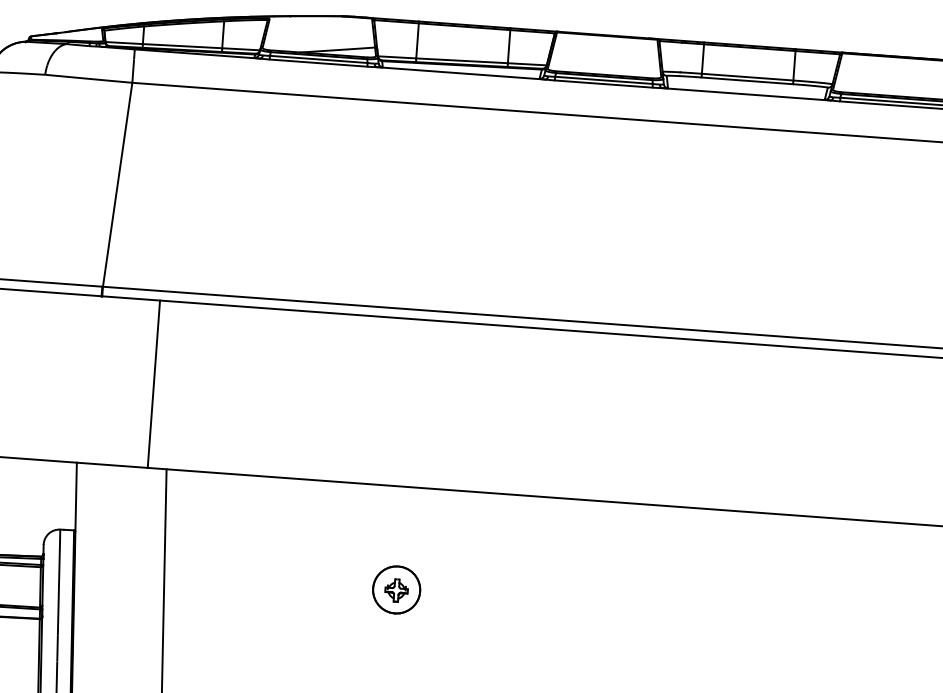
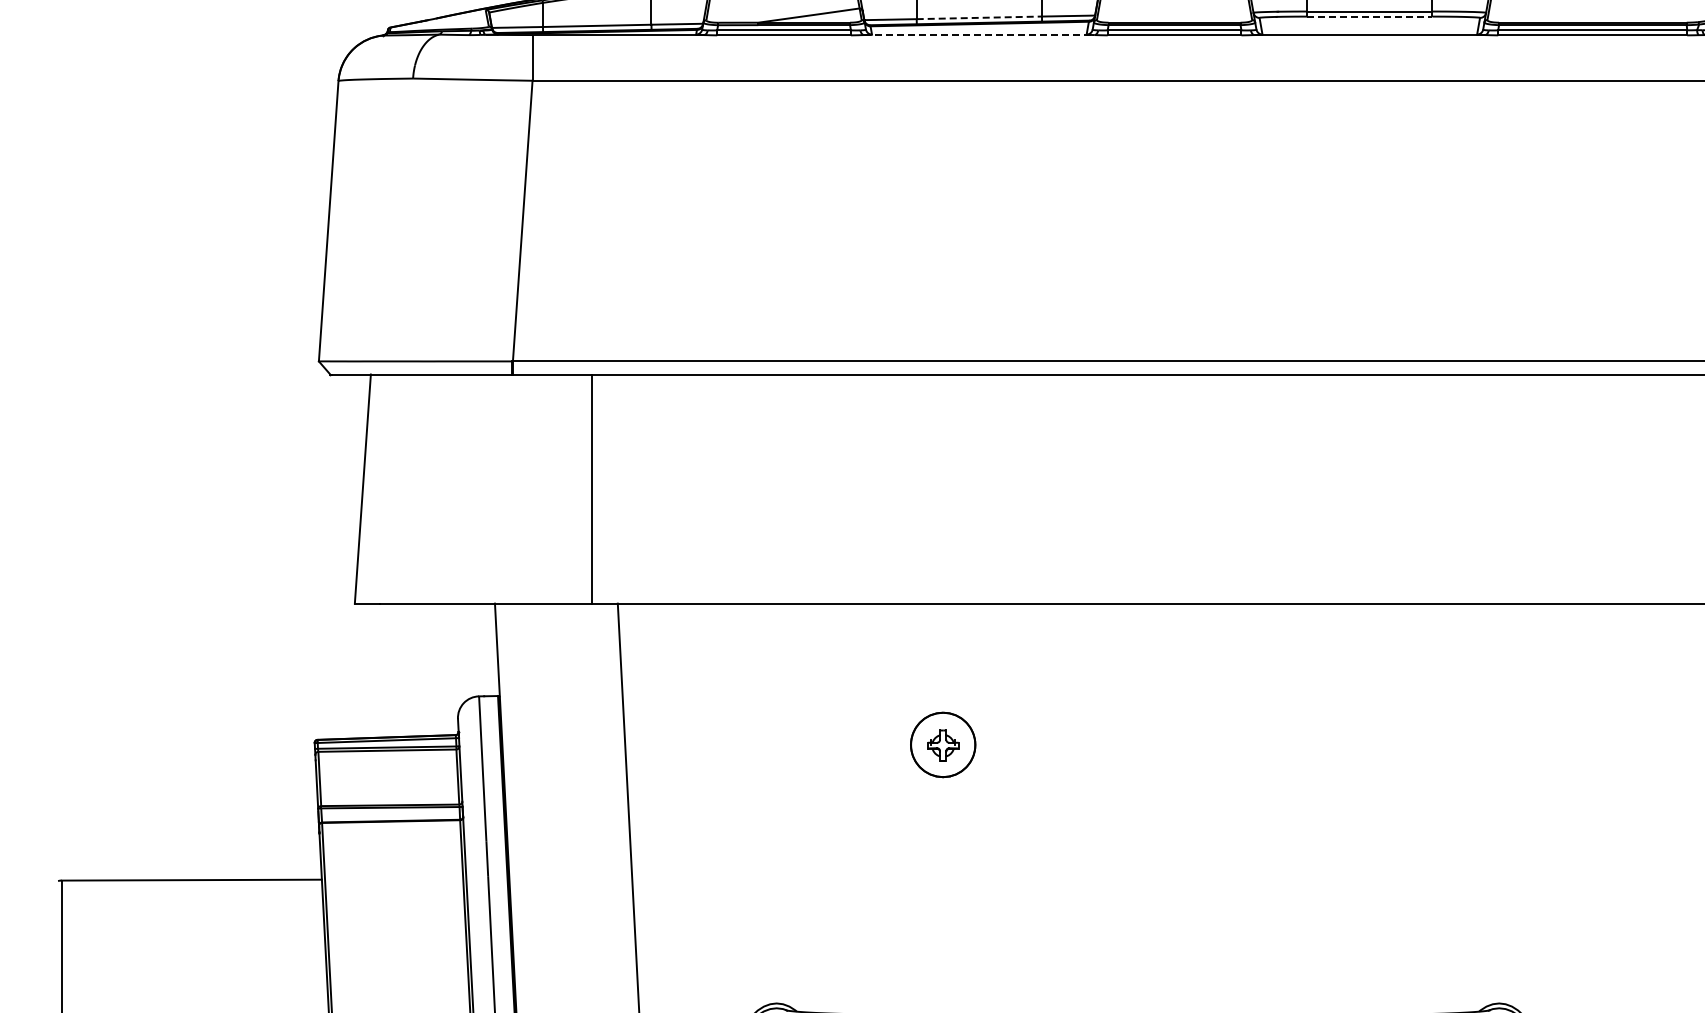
line: (462, 60) -> (979, 17), solid -> dashed
line: (461, 73) -> (979, 35), solid -> dashed
line: (747, 80) -> (1369, 16), solid -> dashed

